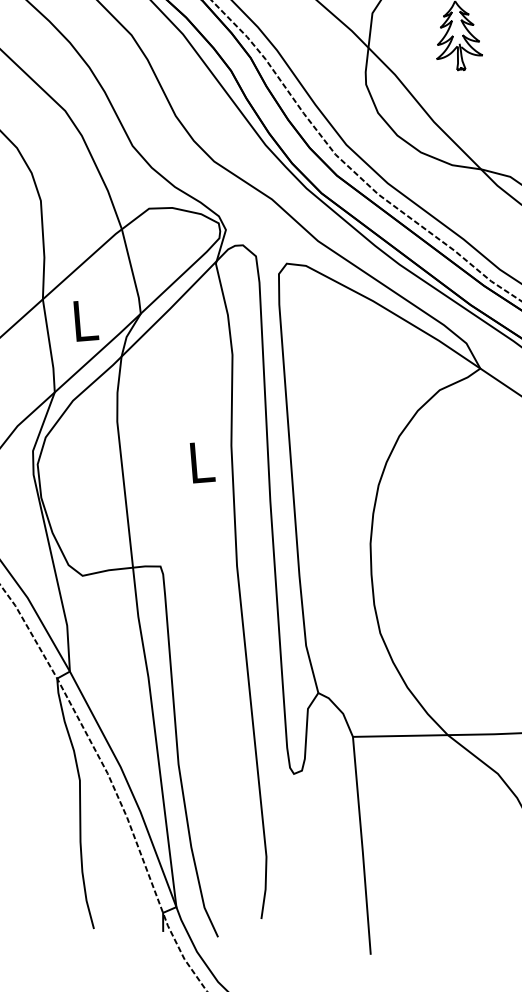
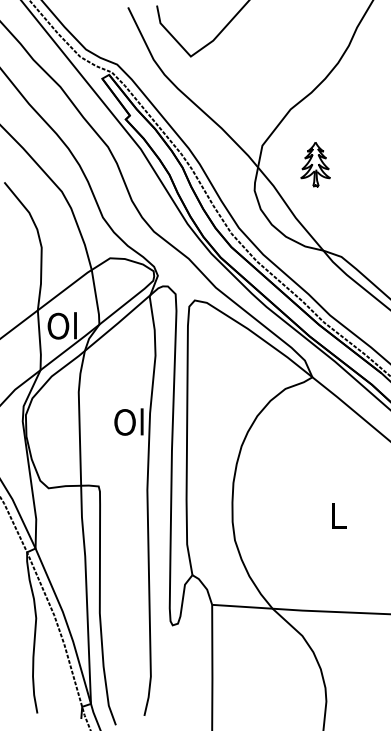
text: (81, 319) -> (61, 325), L -> Ol
text: (198, 461) -> (128, 421), L -> Ol

